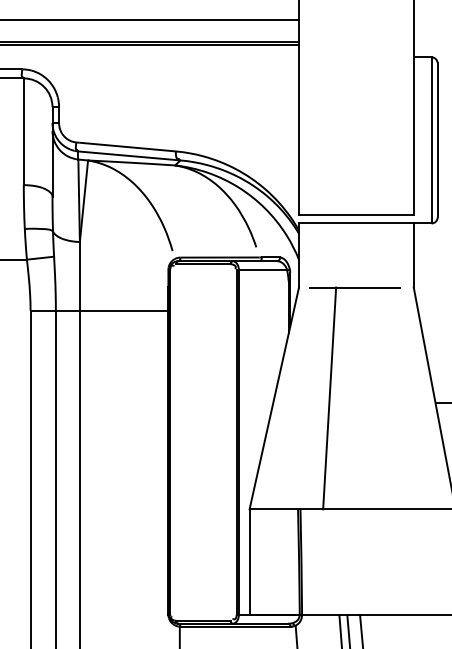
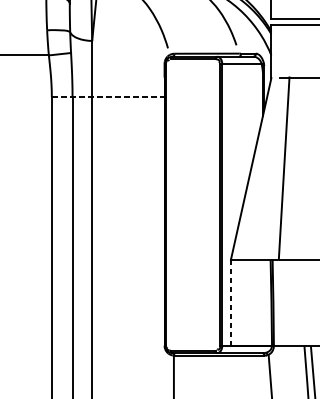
line: (100, 310) -> (109, 97), solid -> dashed
line: (329, 398) -> (284, 168), moved
line: (249, 562) -> (230, 303), solid -> dashed

